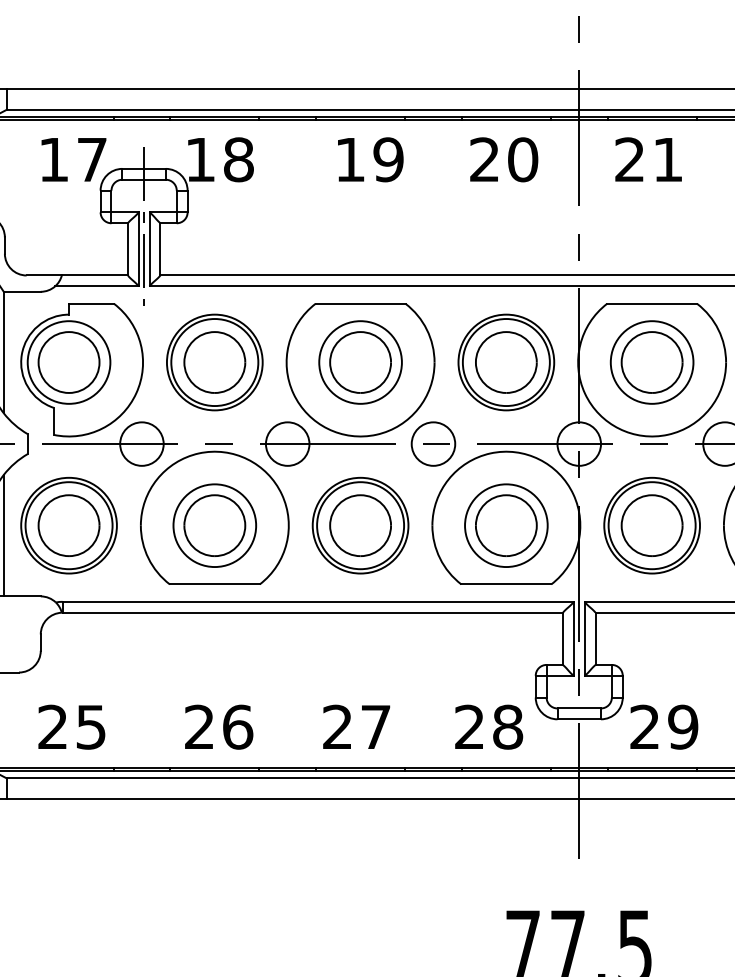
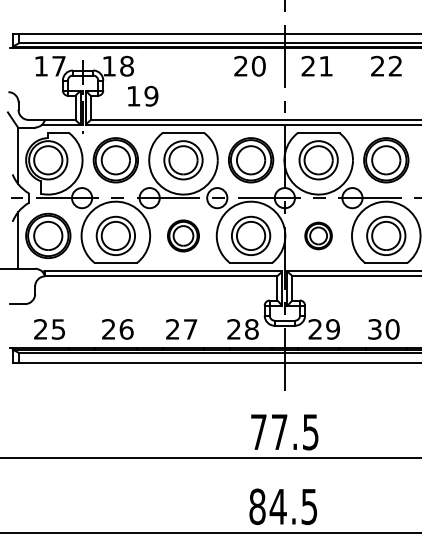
text: (371, 160) -> (143, 96), moved
part: (360, 524) -> (183, 235), size x0.7
part: (651, 524) -> (318, 235), size x0.6

